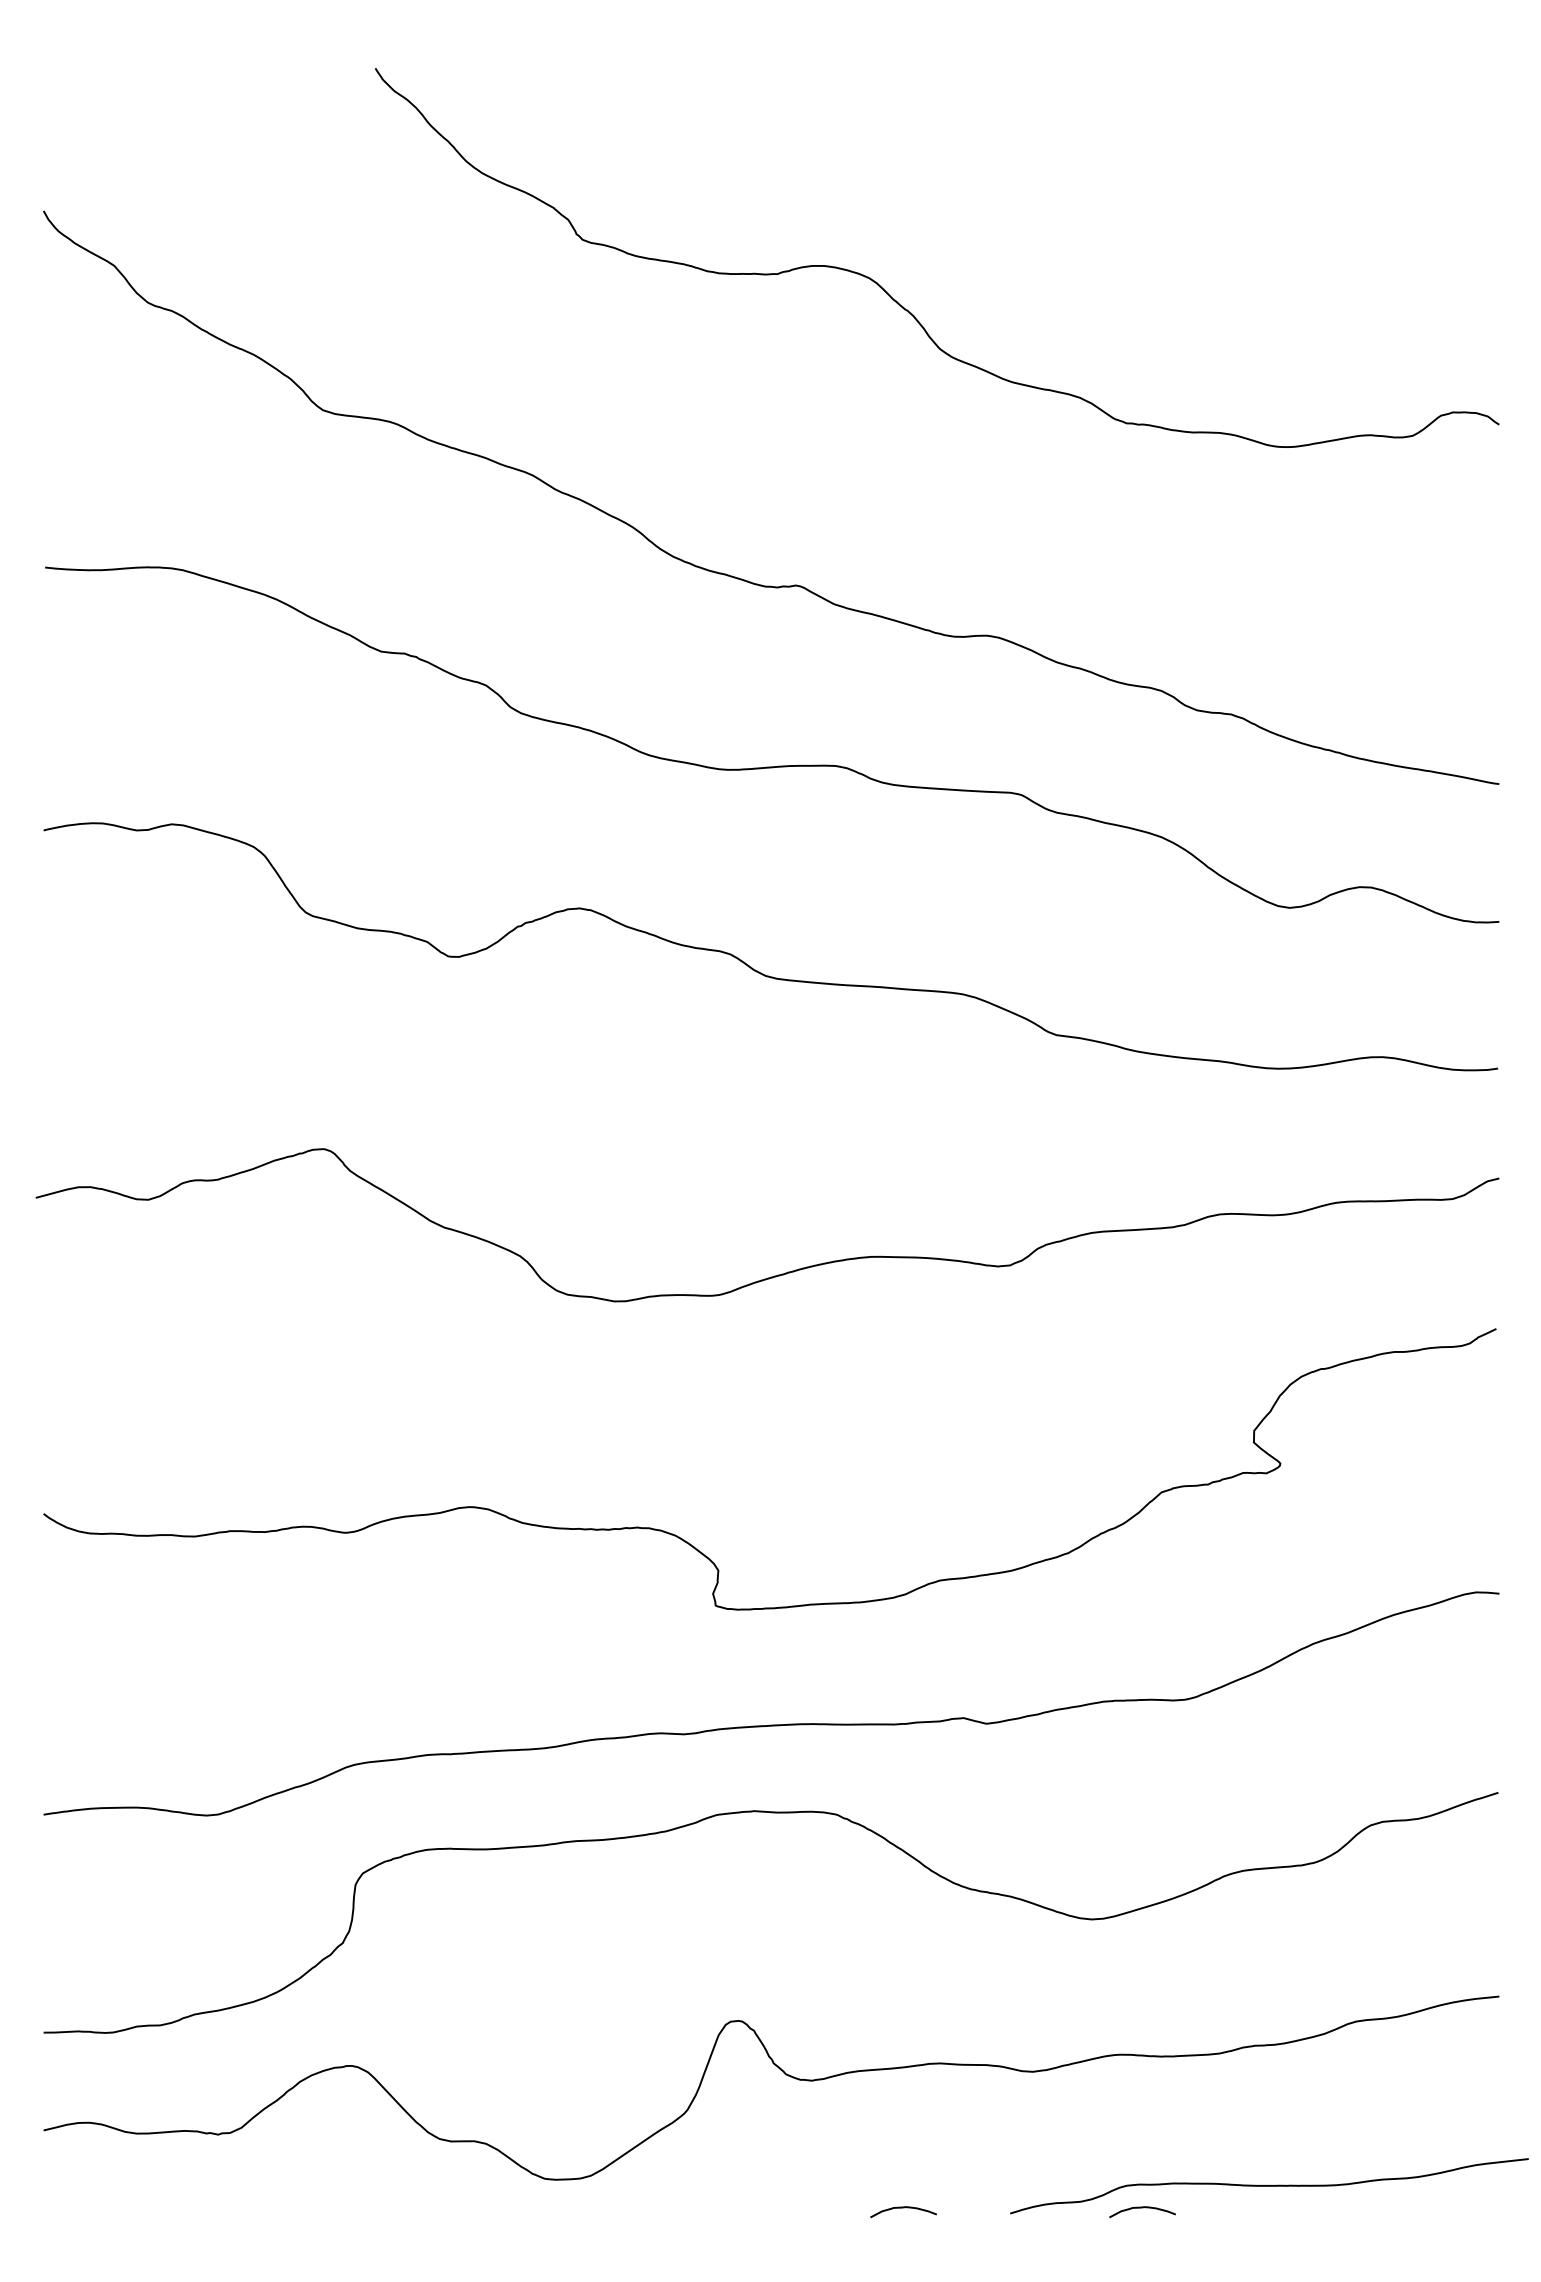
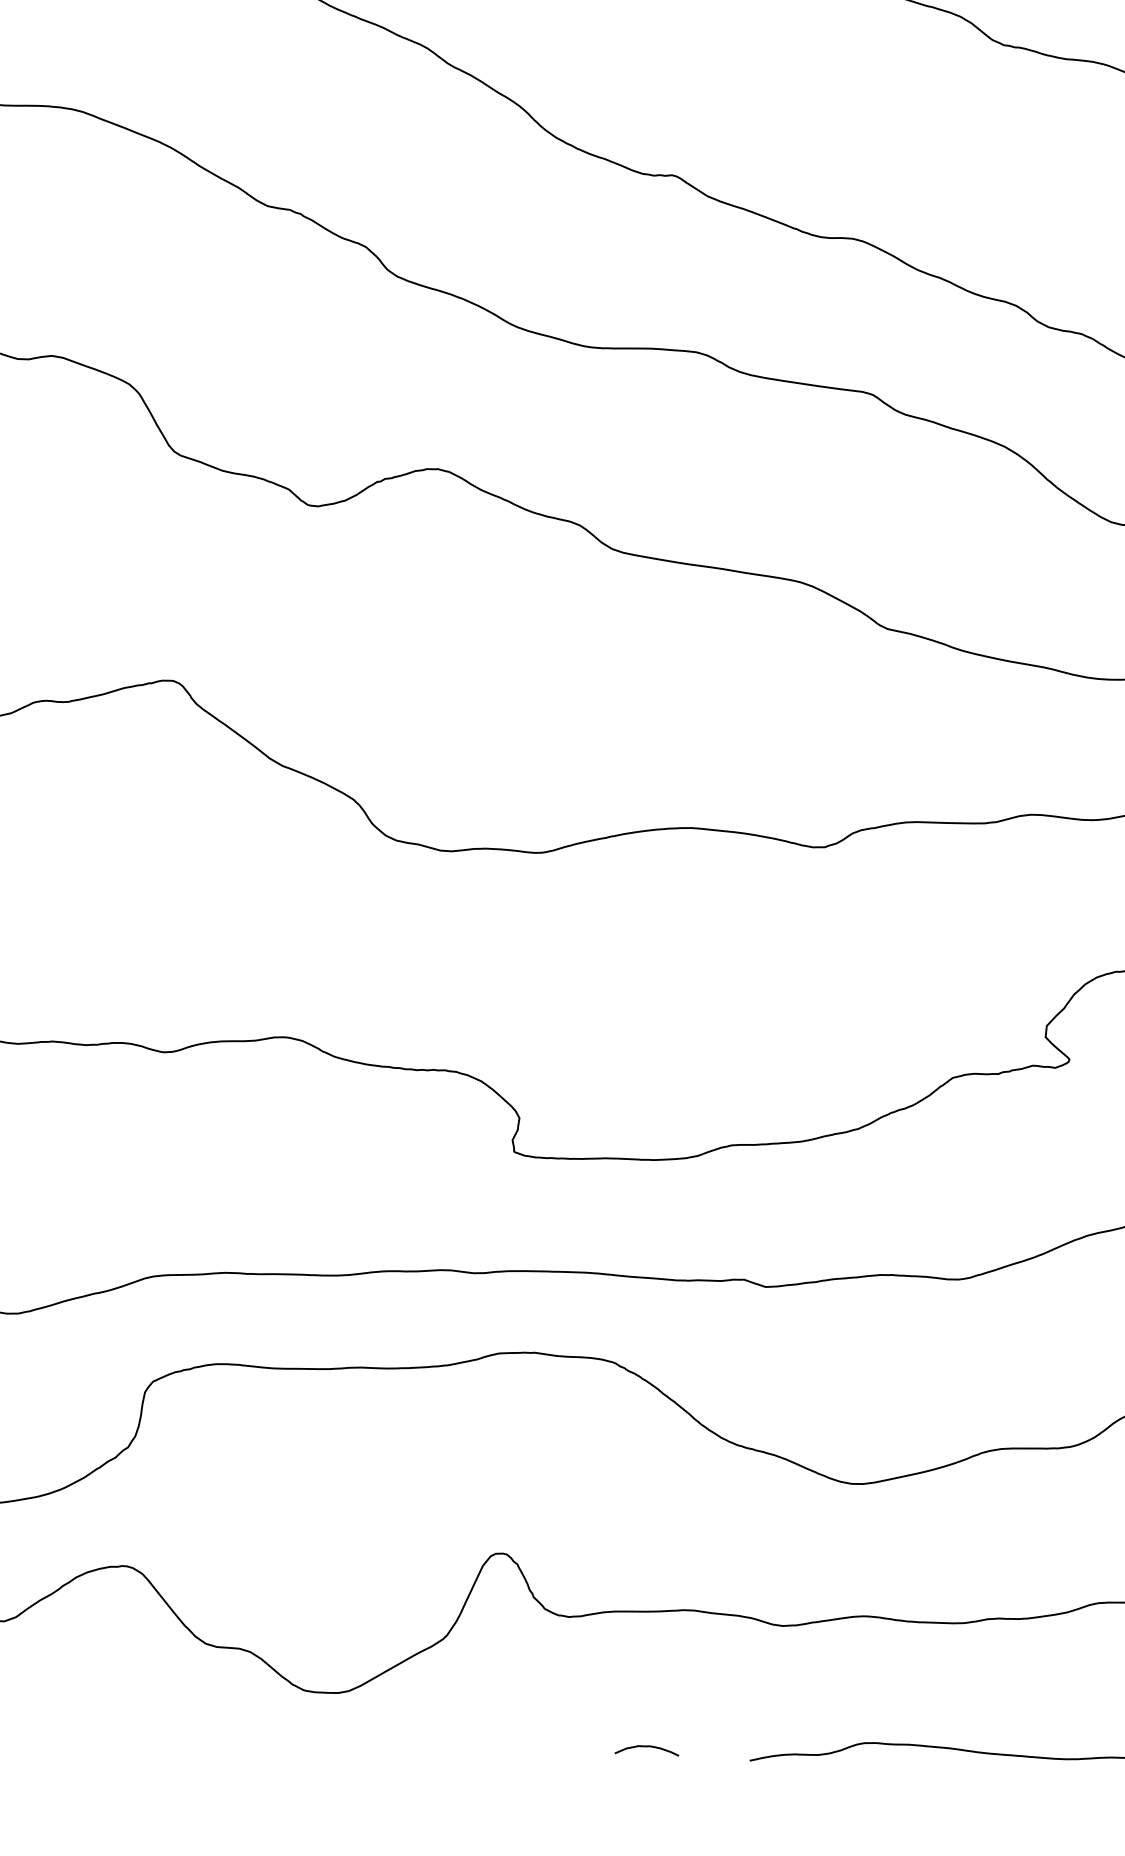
curve: (1142, 2208) -> (877, 1766), removed

